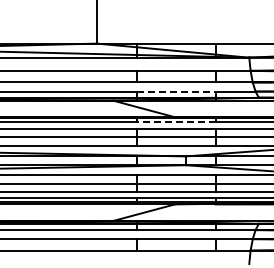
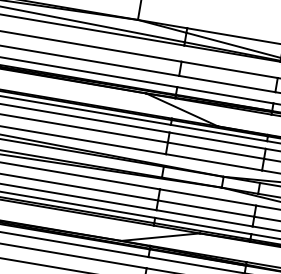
line: (177, 91) -> (226, 95), dashed -> solid
line: (176, 122) -> (218, 133), dashed -> solid

